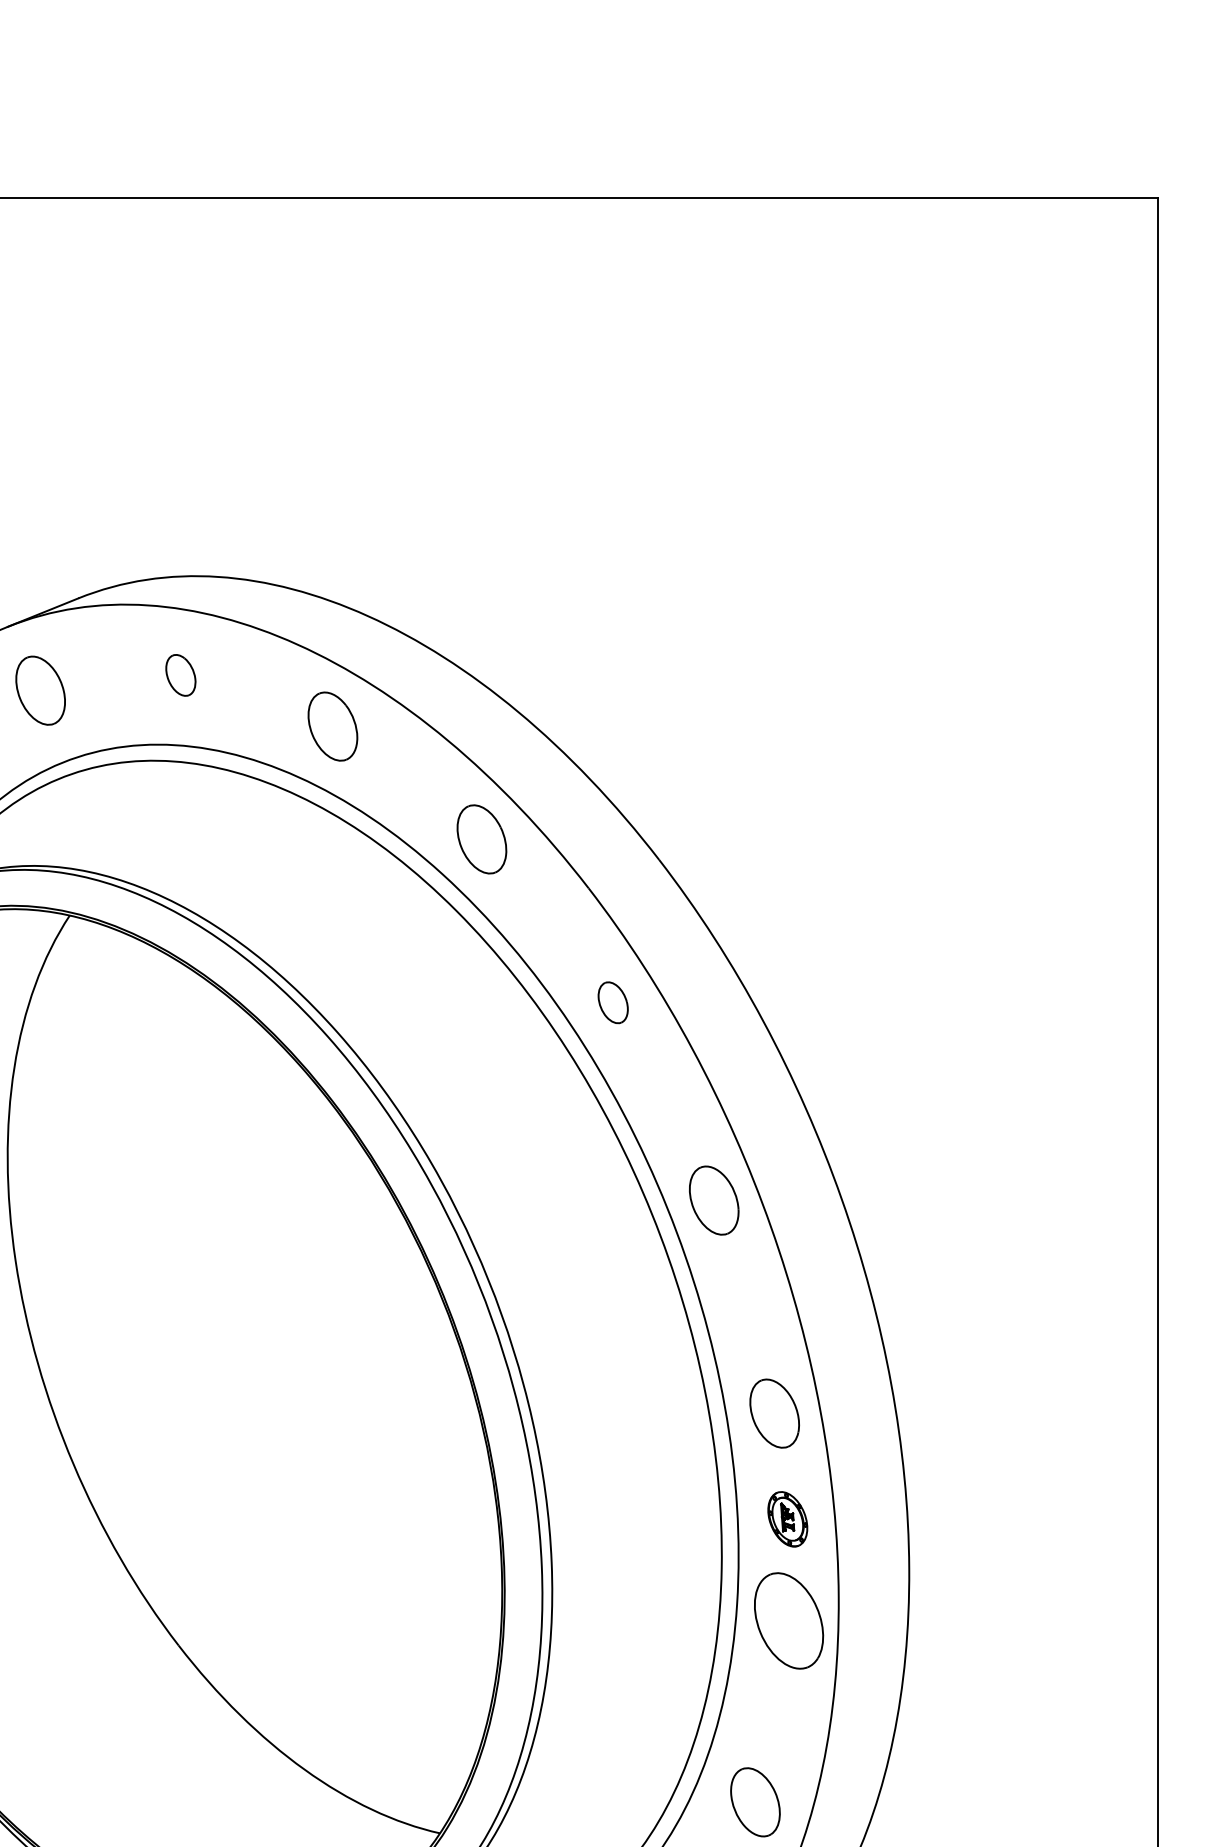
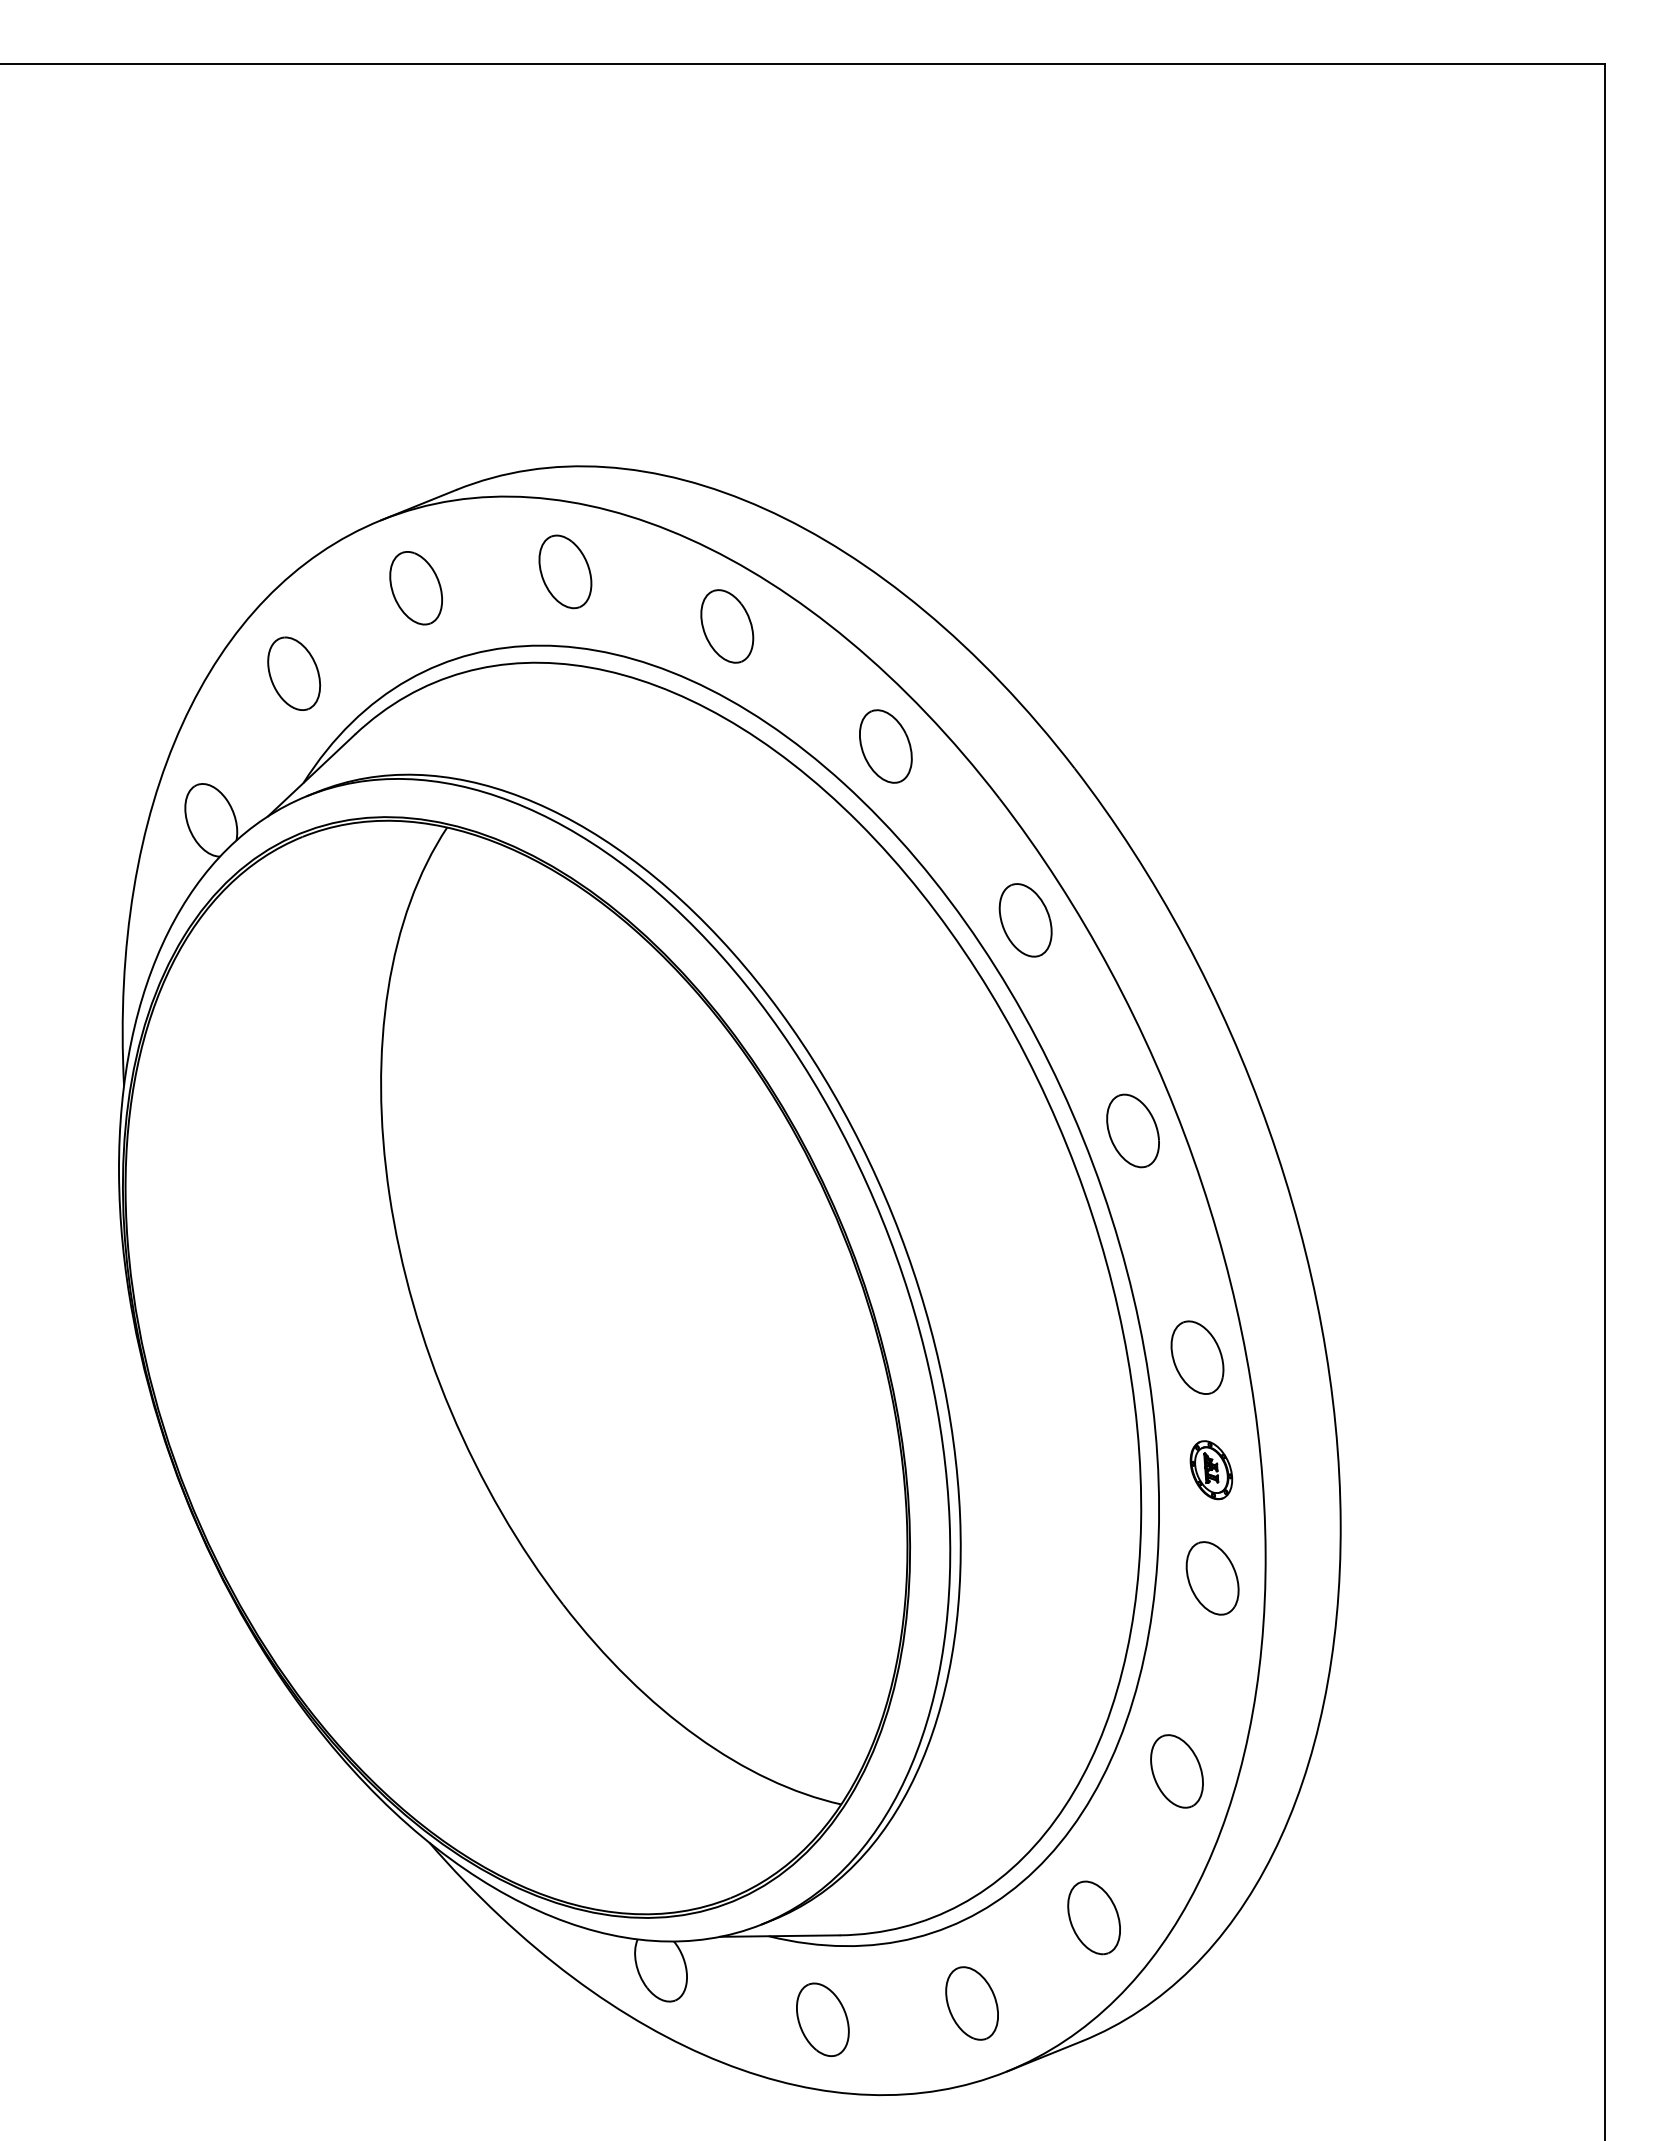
part: (180, 674) -> (565, 571), size x1.67
part: (613, 1002) -> (1025, 920), size x1.67
part: (788, 1621) -> (1212, 1578), size x0.71

